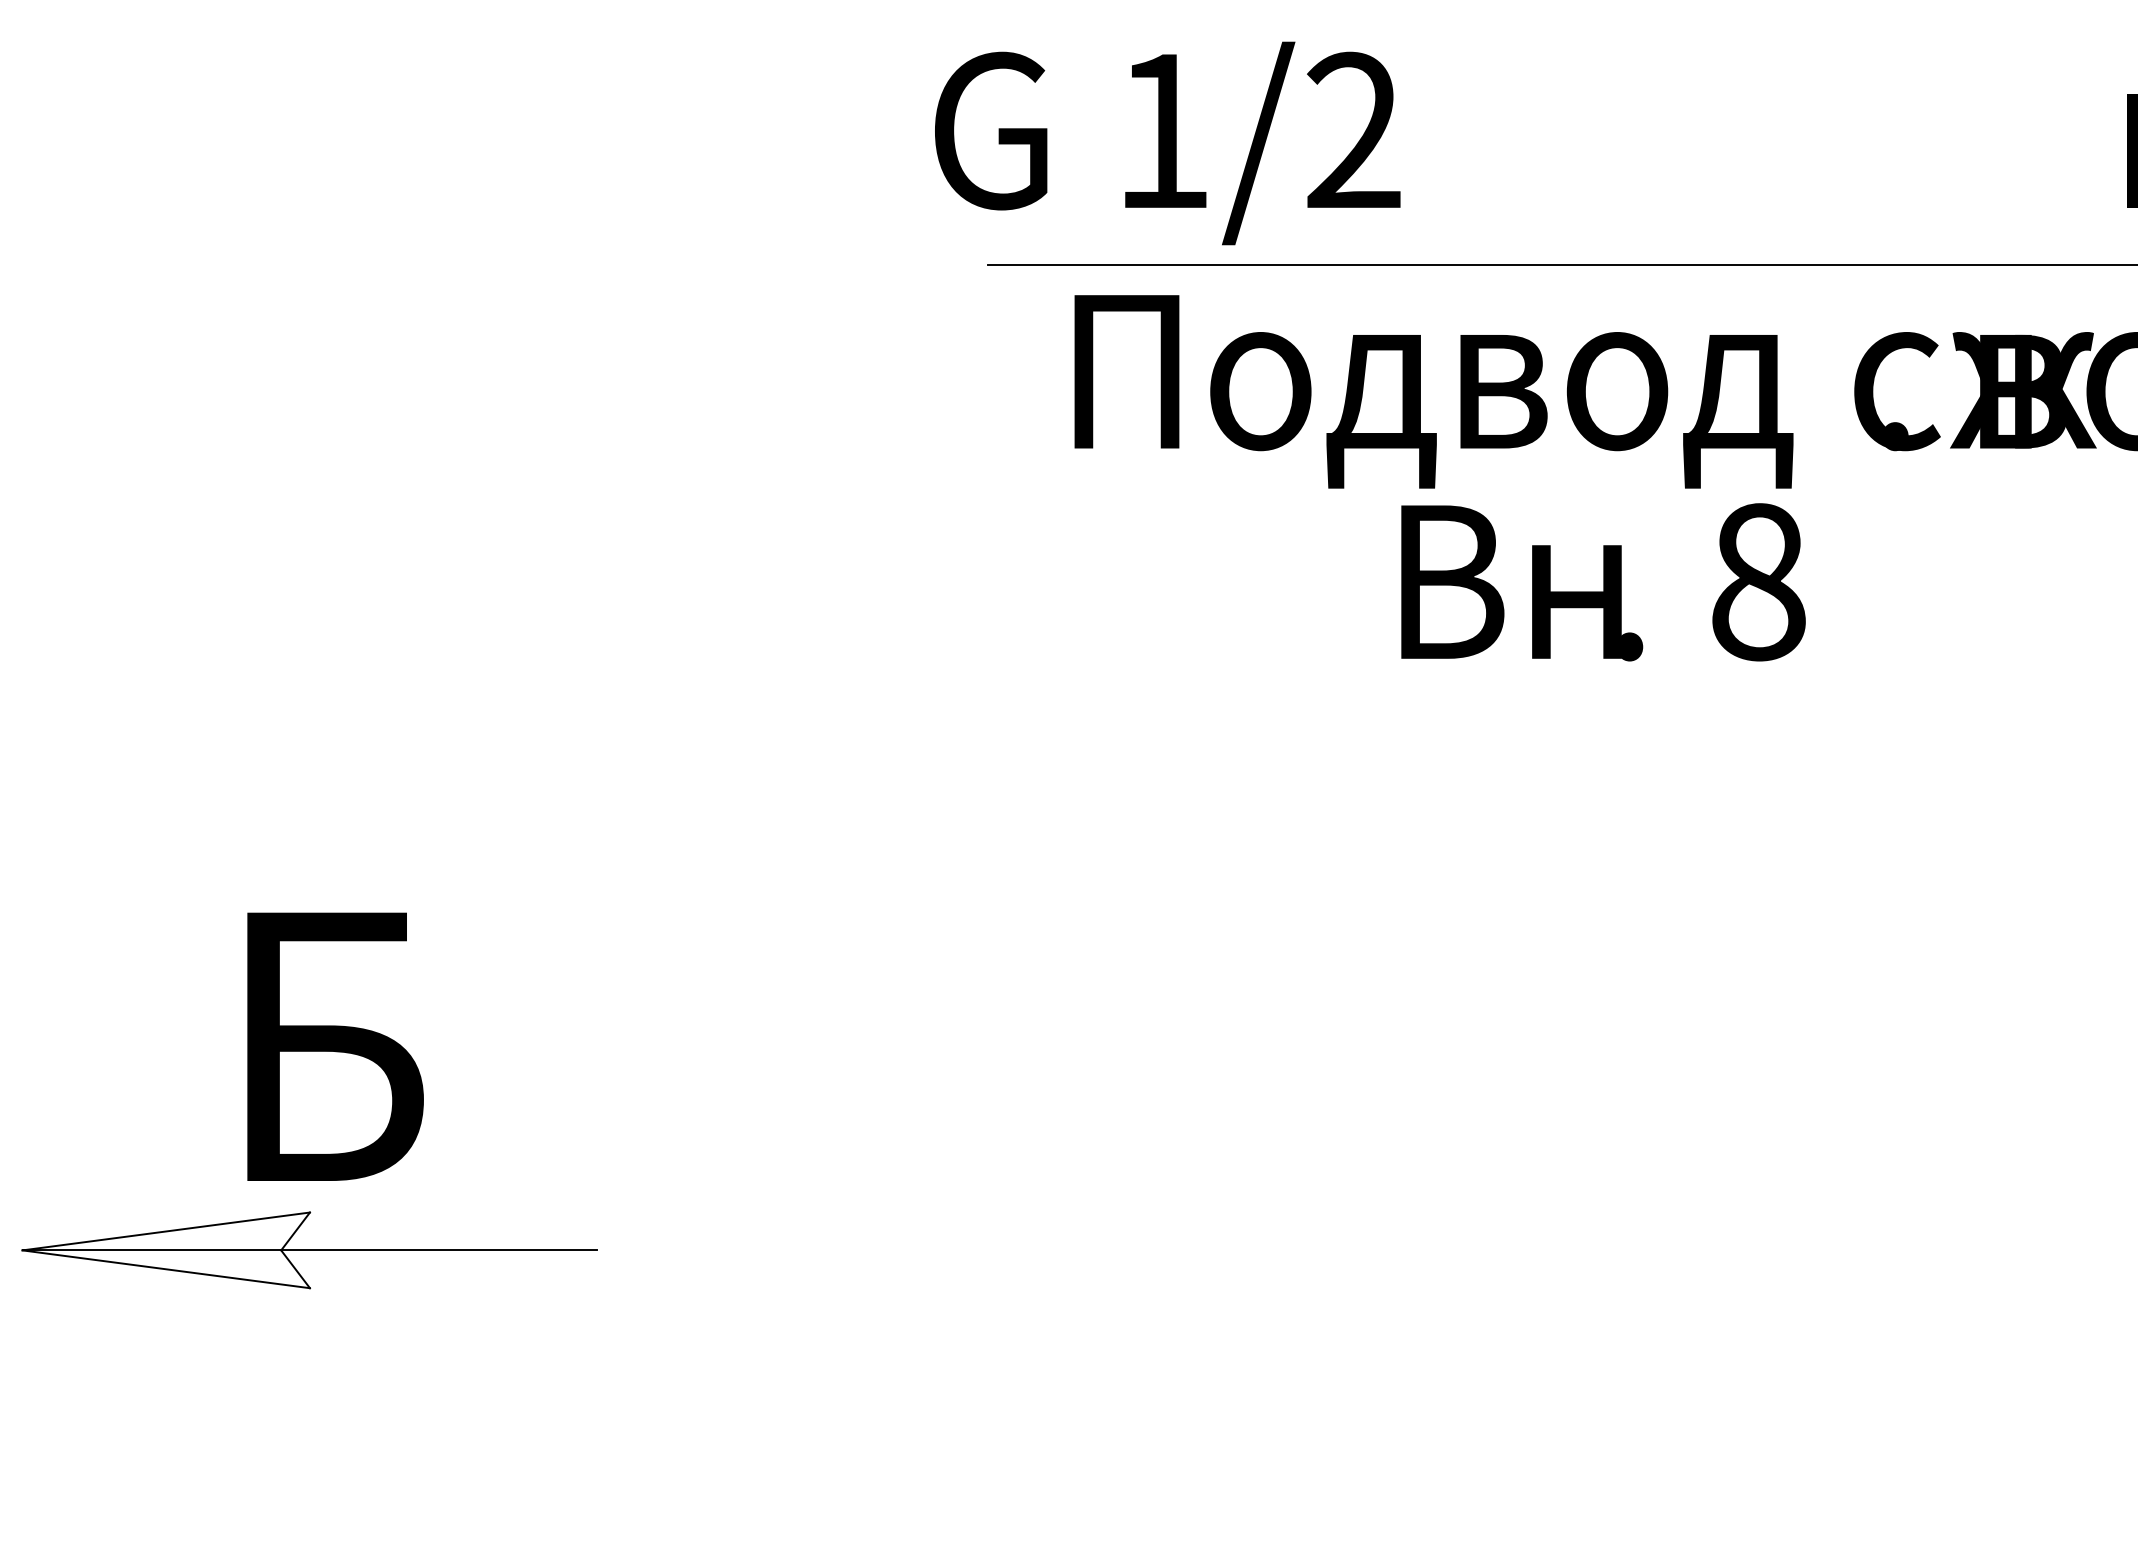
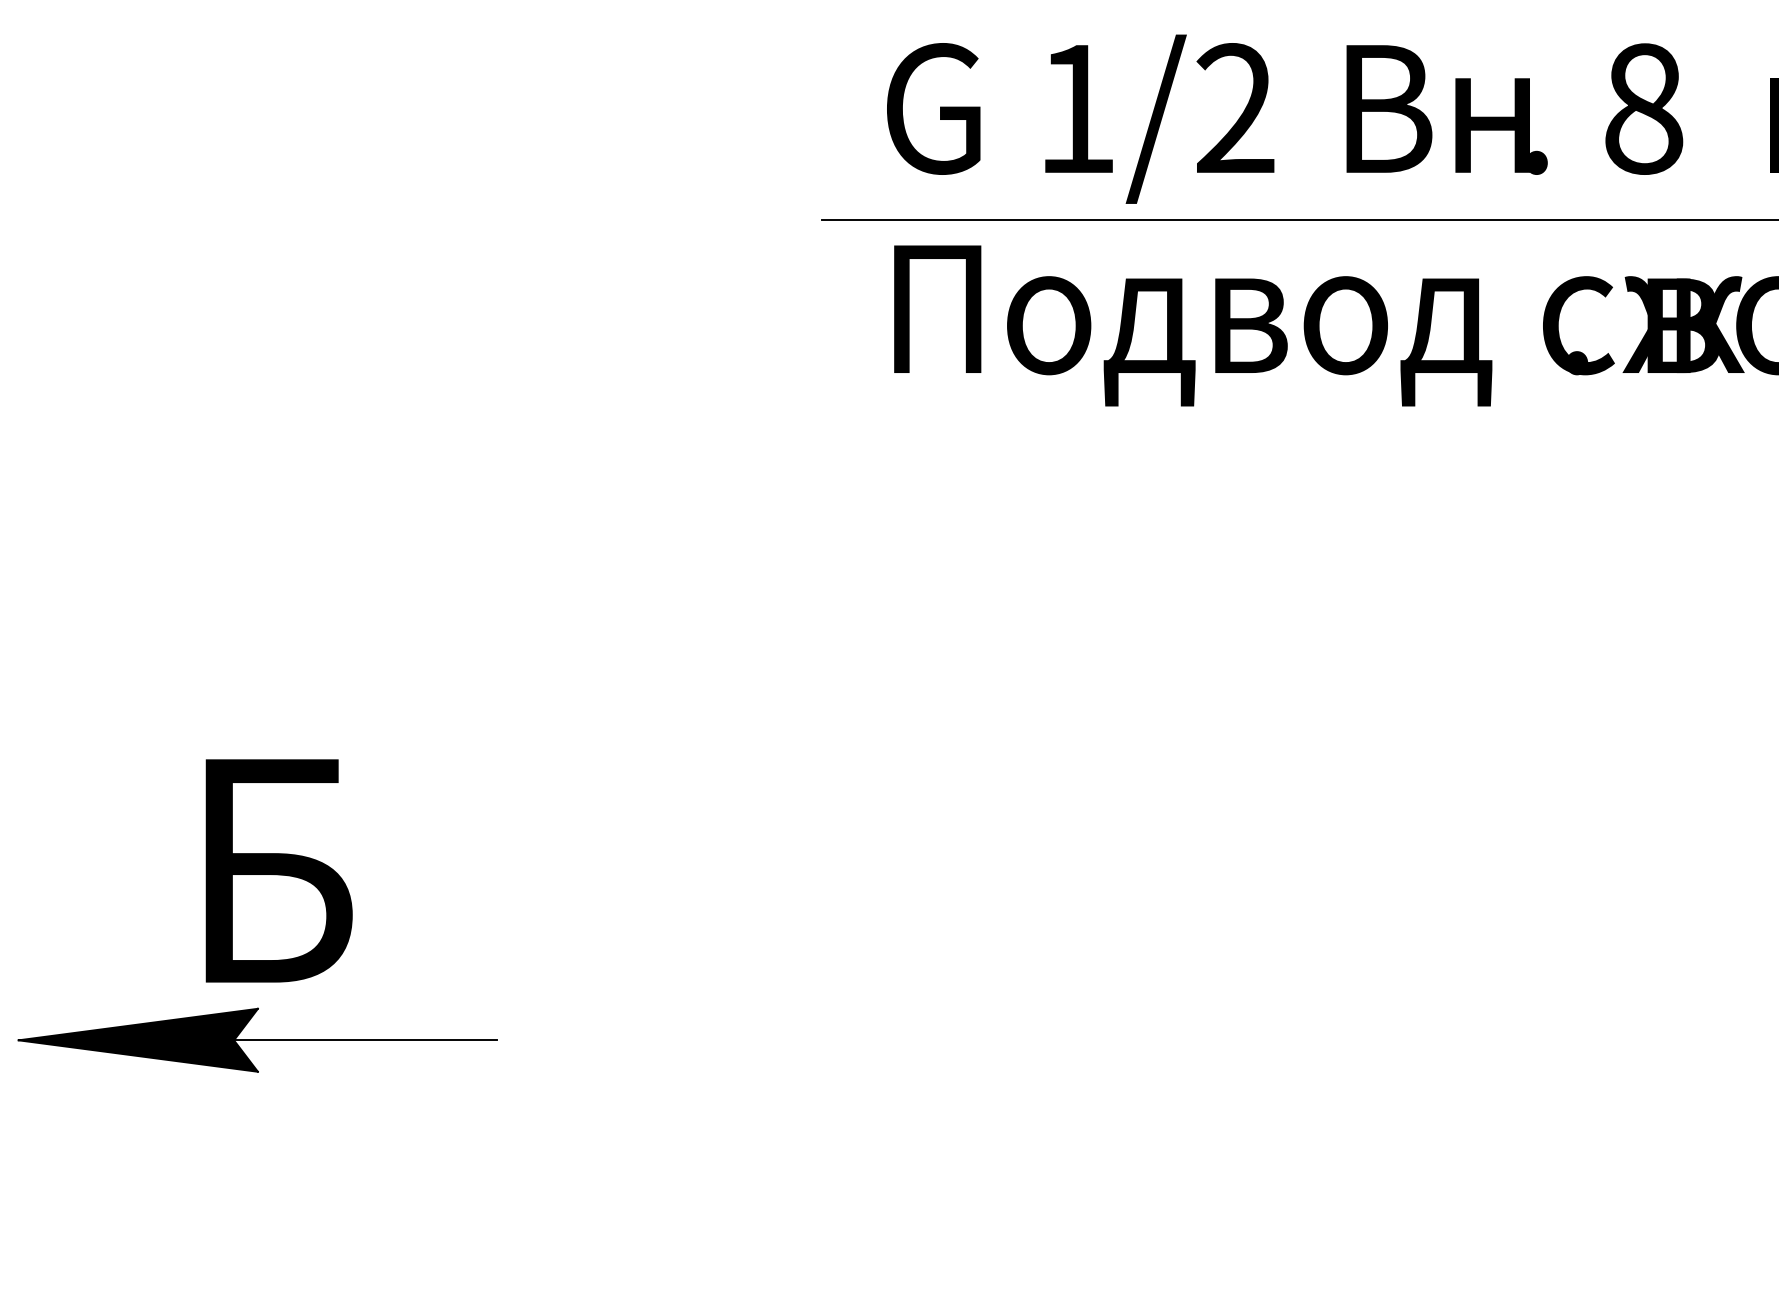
text: (1167, 143) -> (1080, 119), moved
text: (1603, 582) -> (1514, 109), moved
fill: (165, 1250) -> (137, 1040), added

